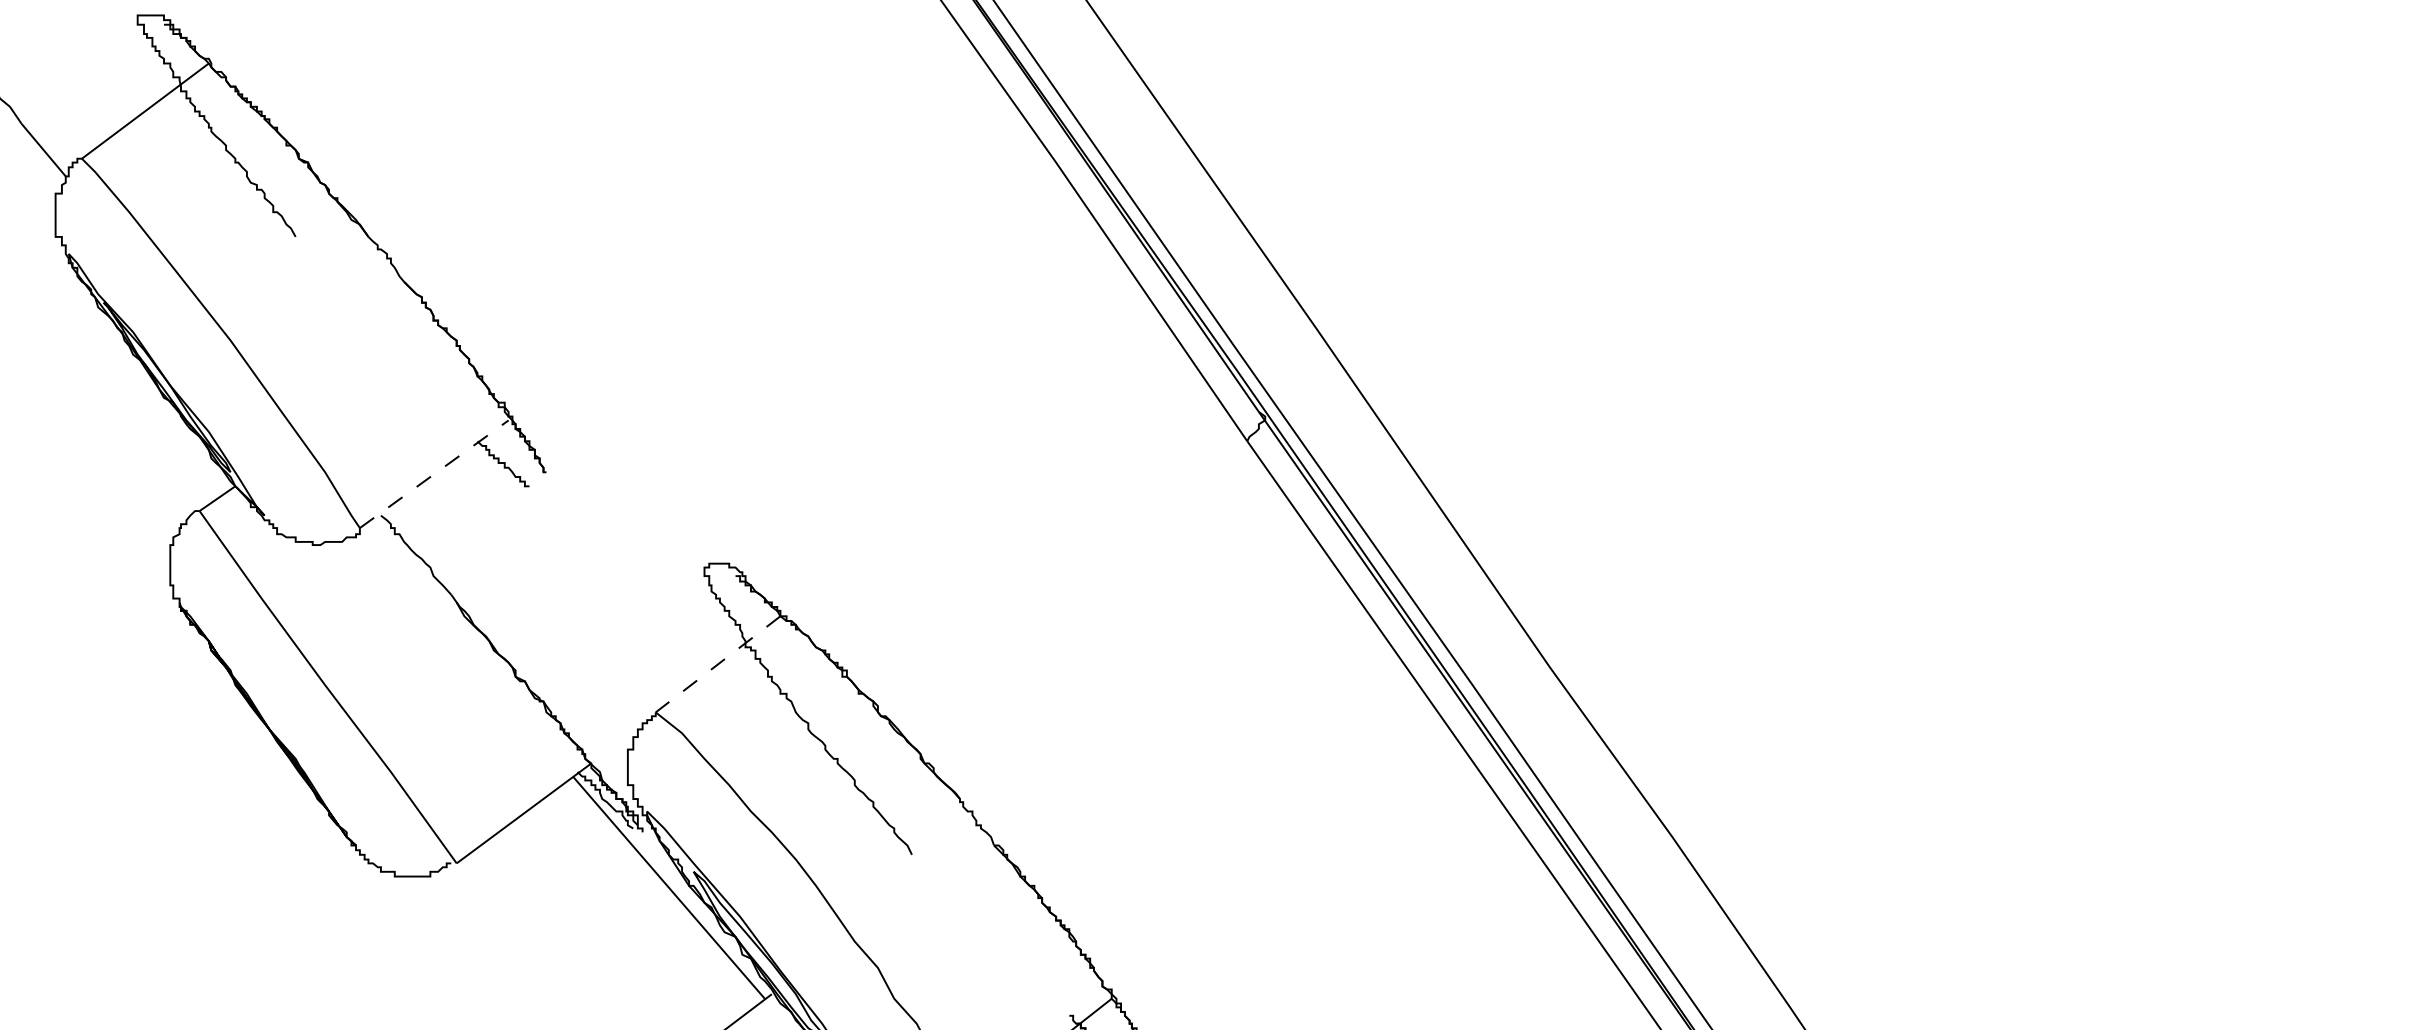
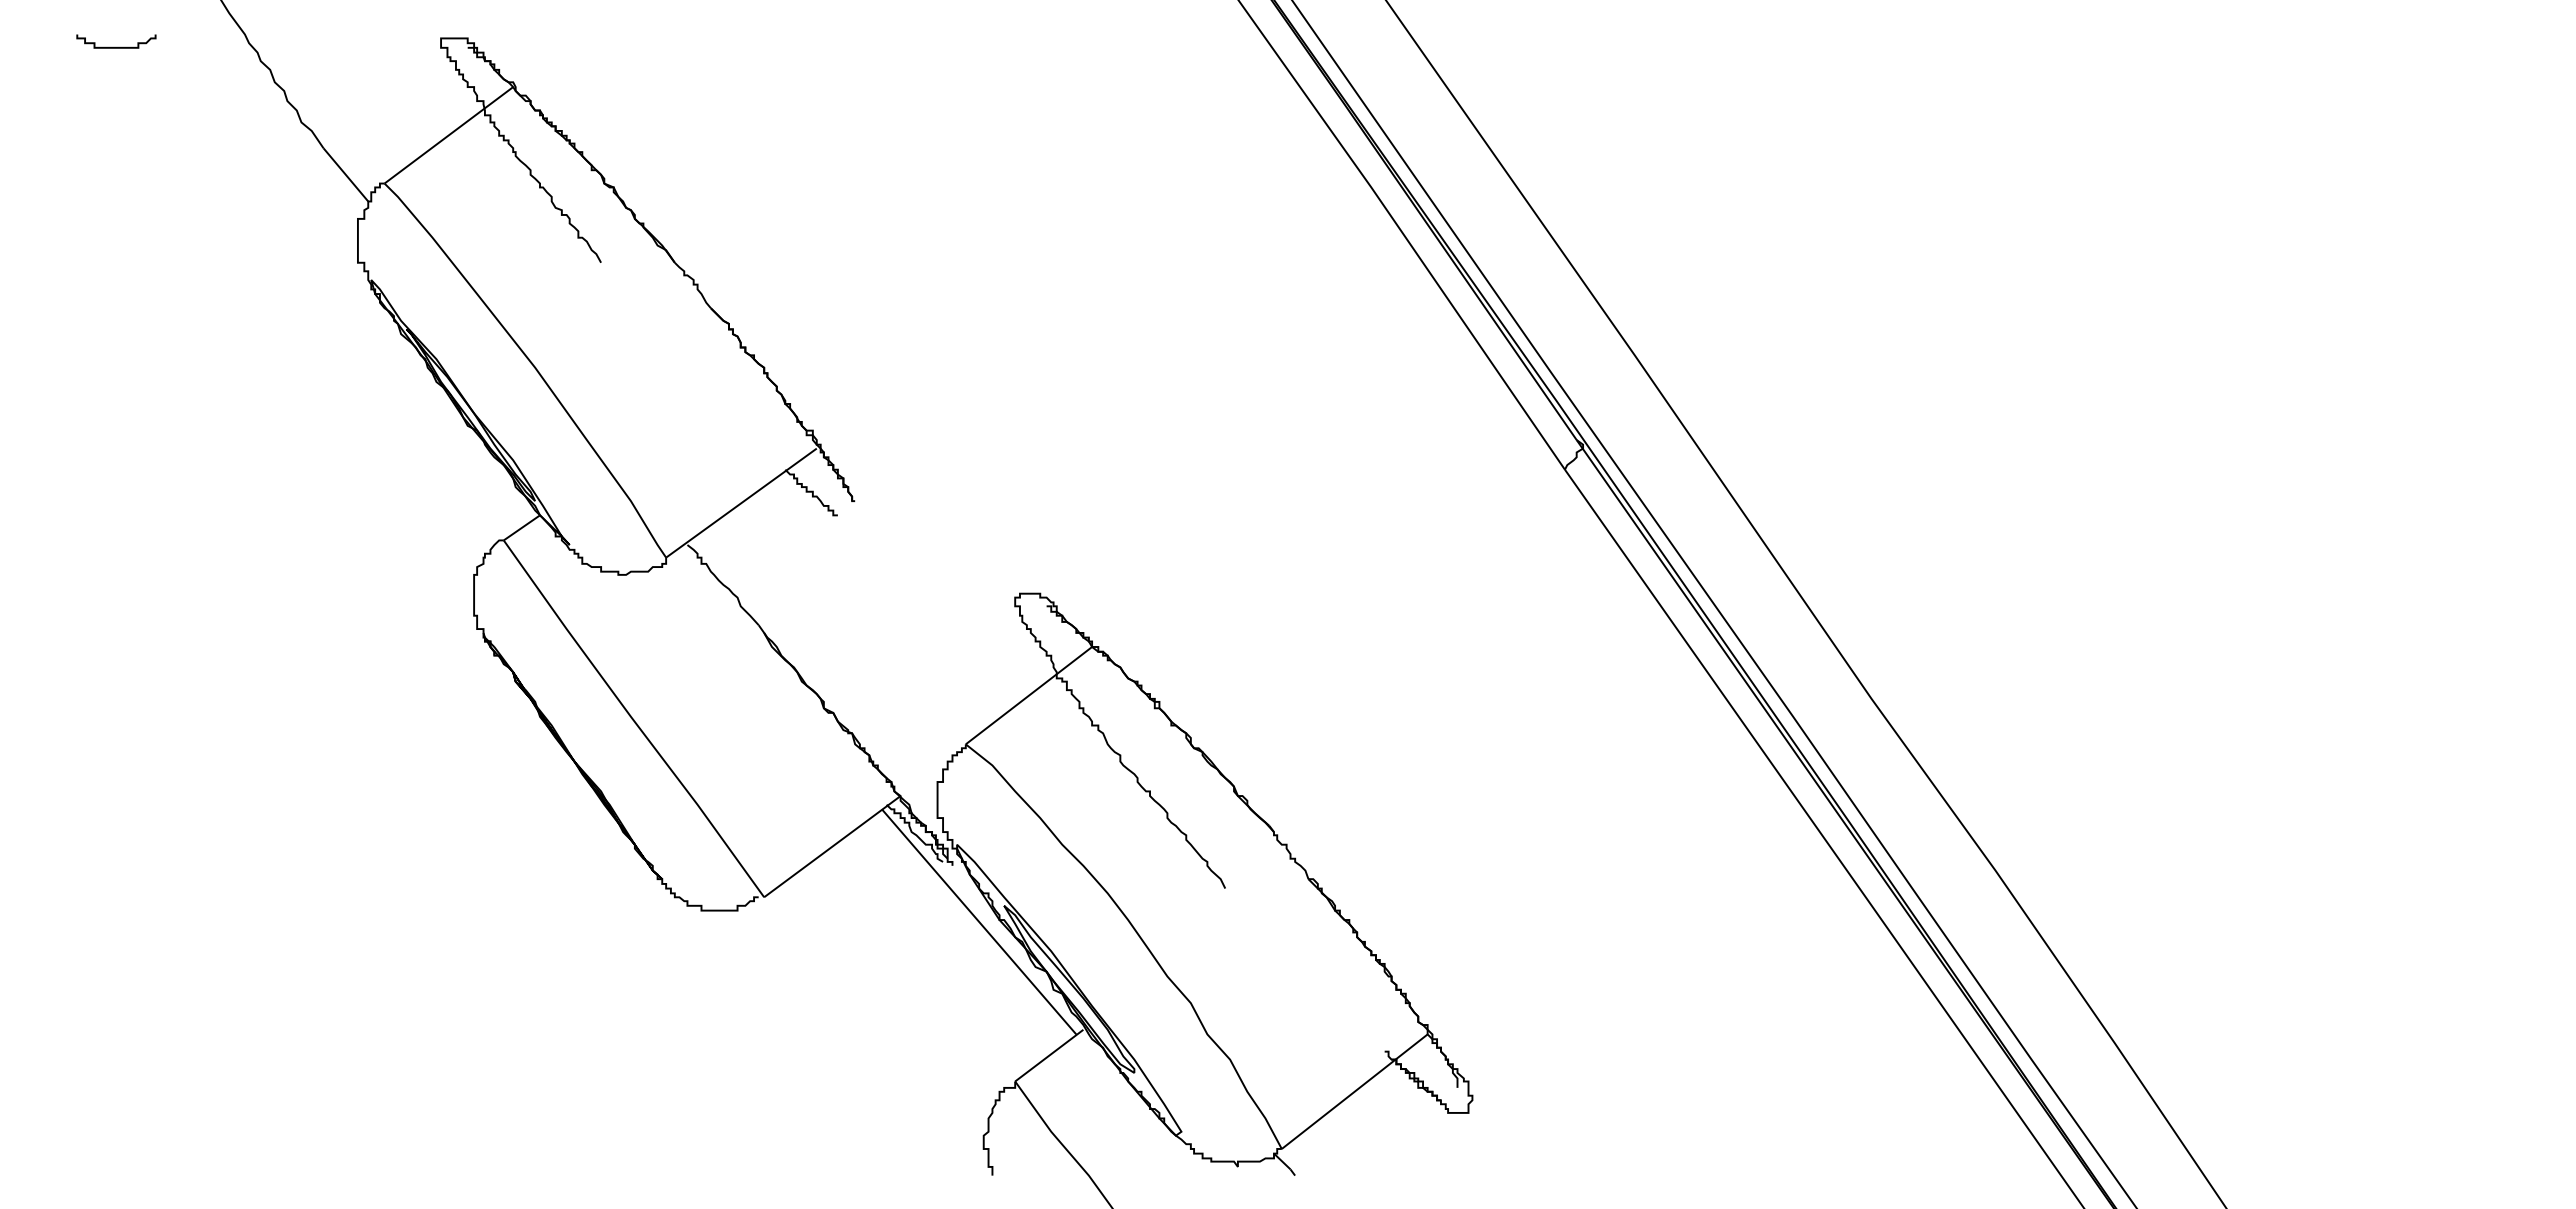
line: (434, 474) -> (741, 503), dashed -> solid
line: (717, 664) -> (1028, 695), dashed -> solid

